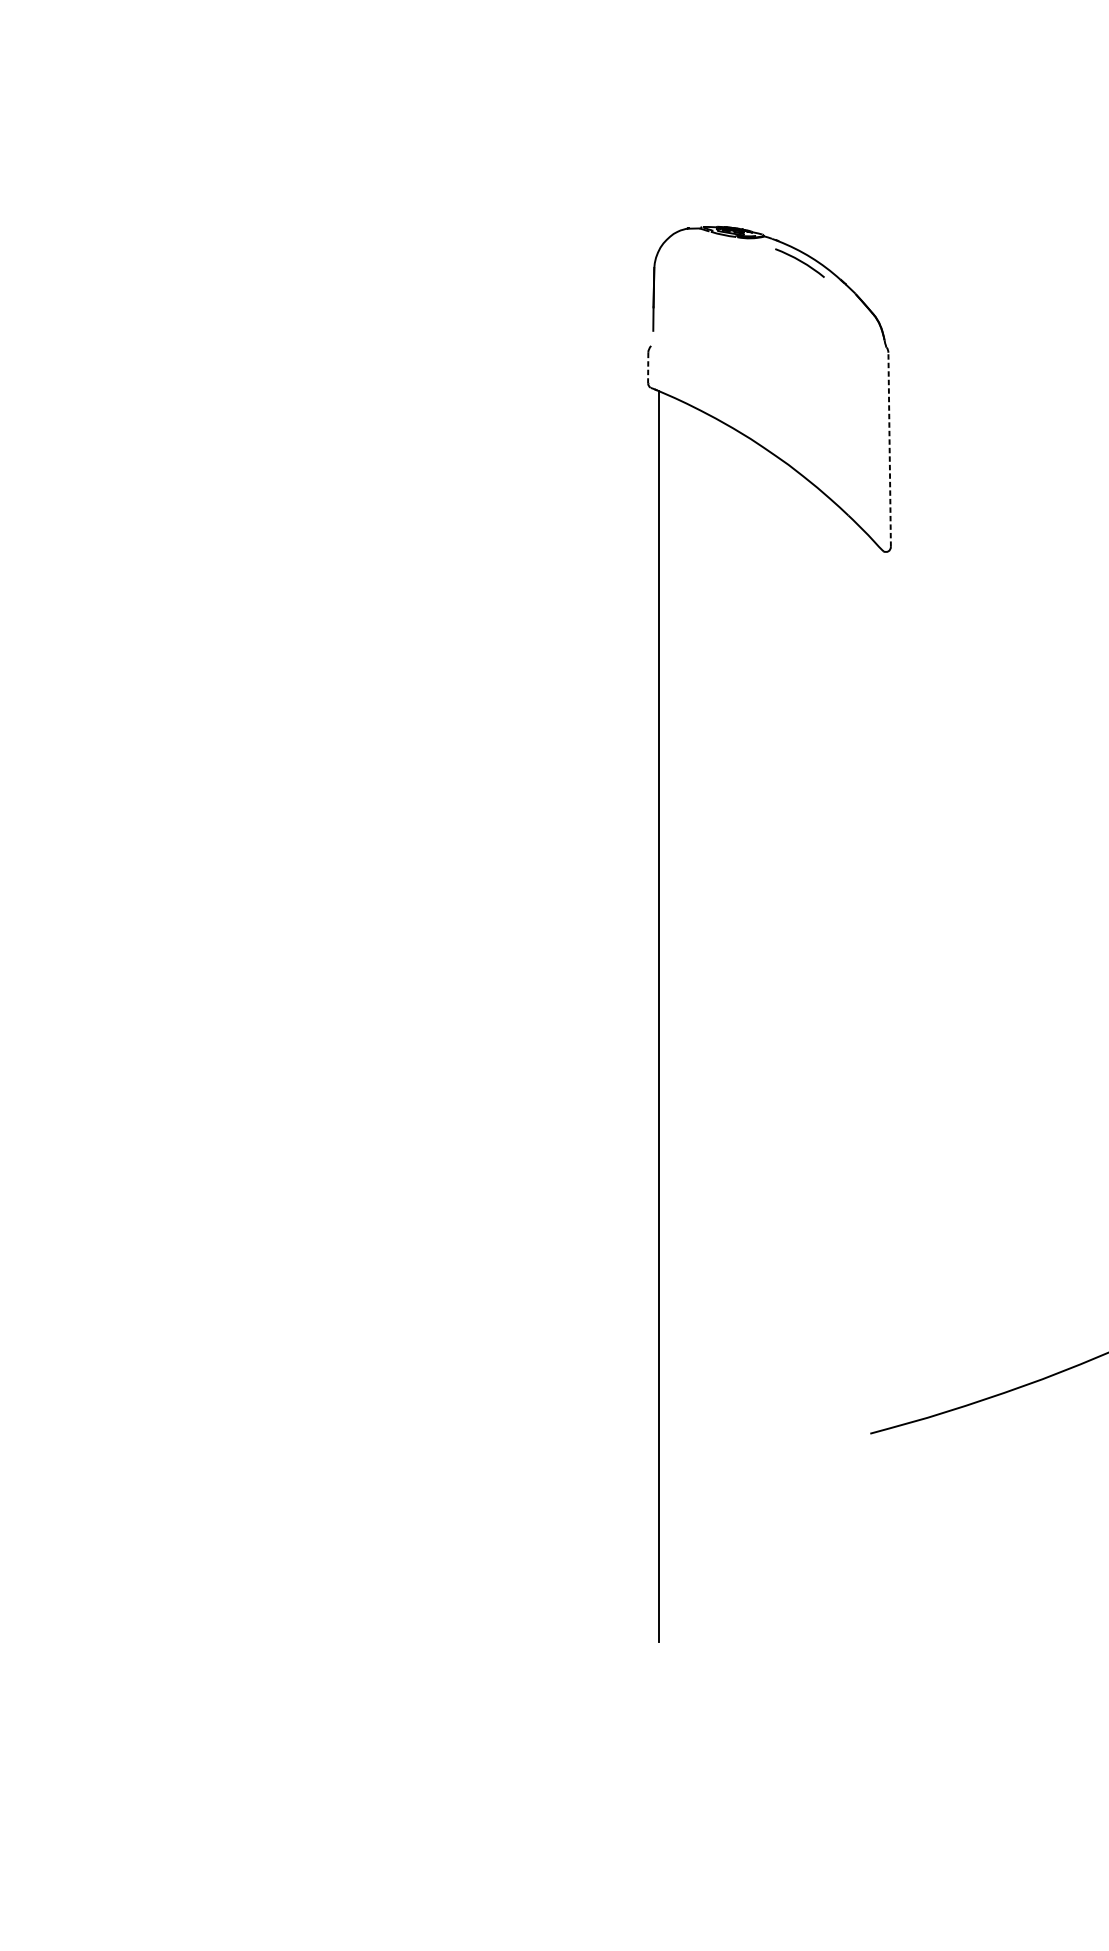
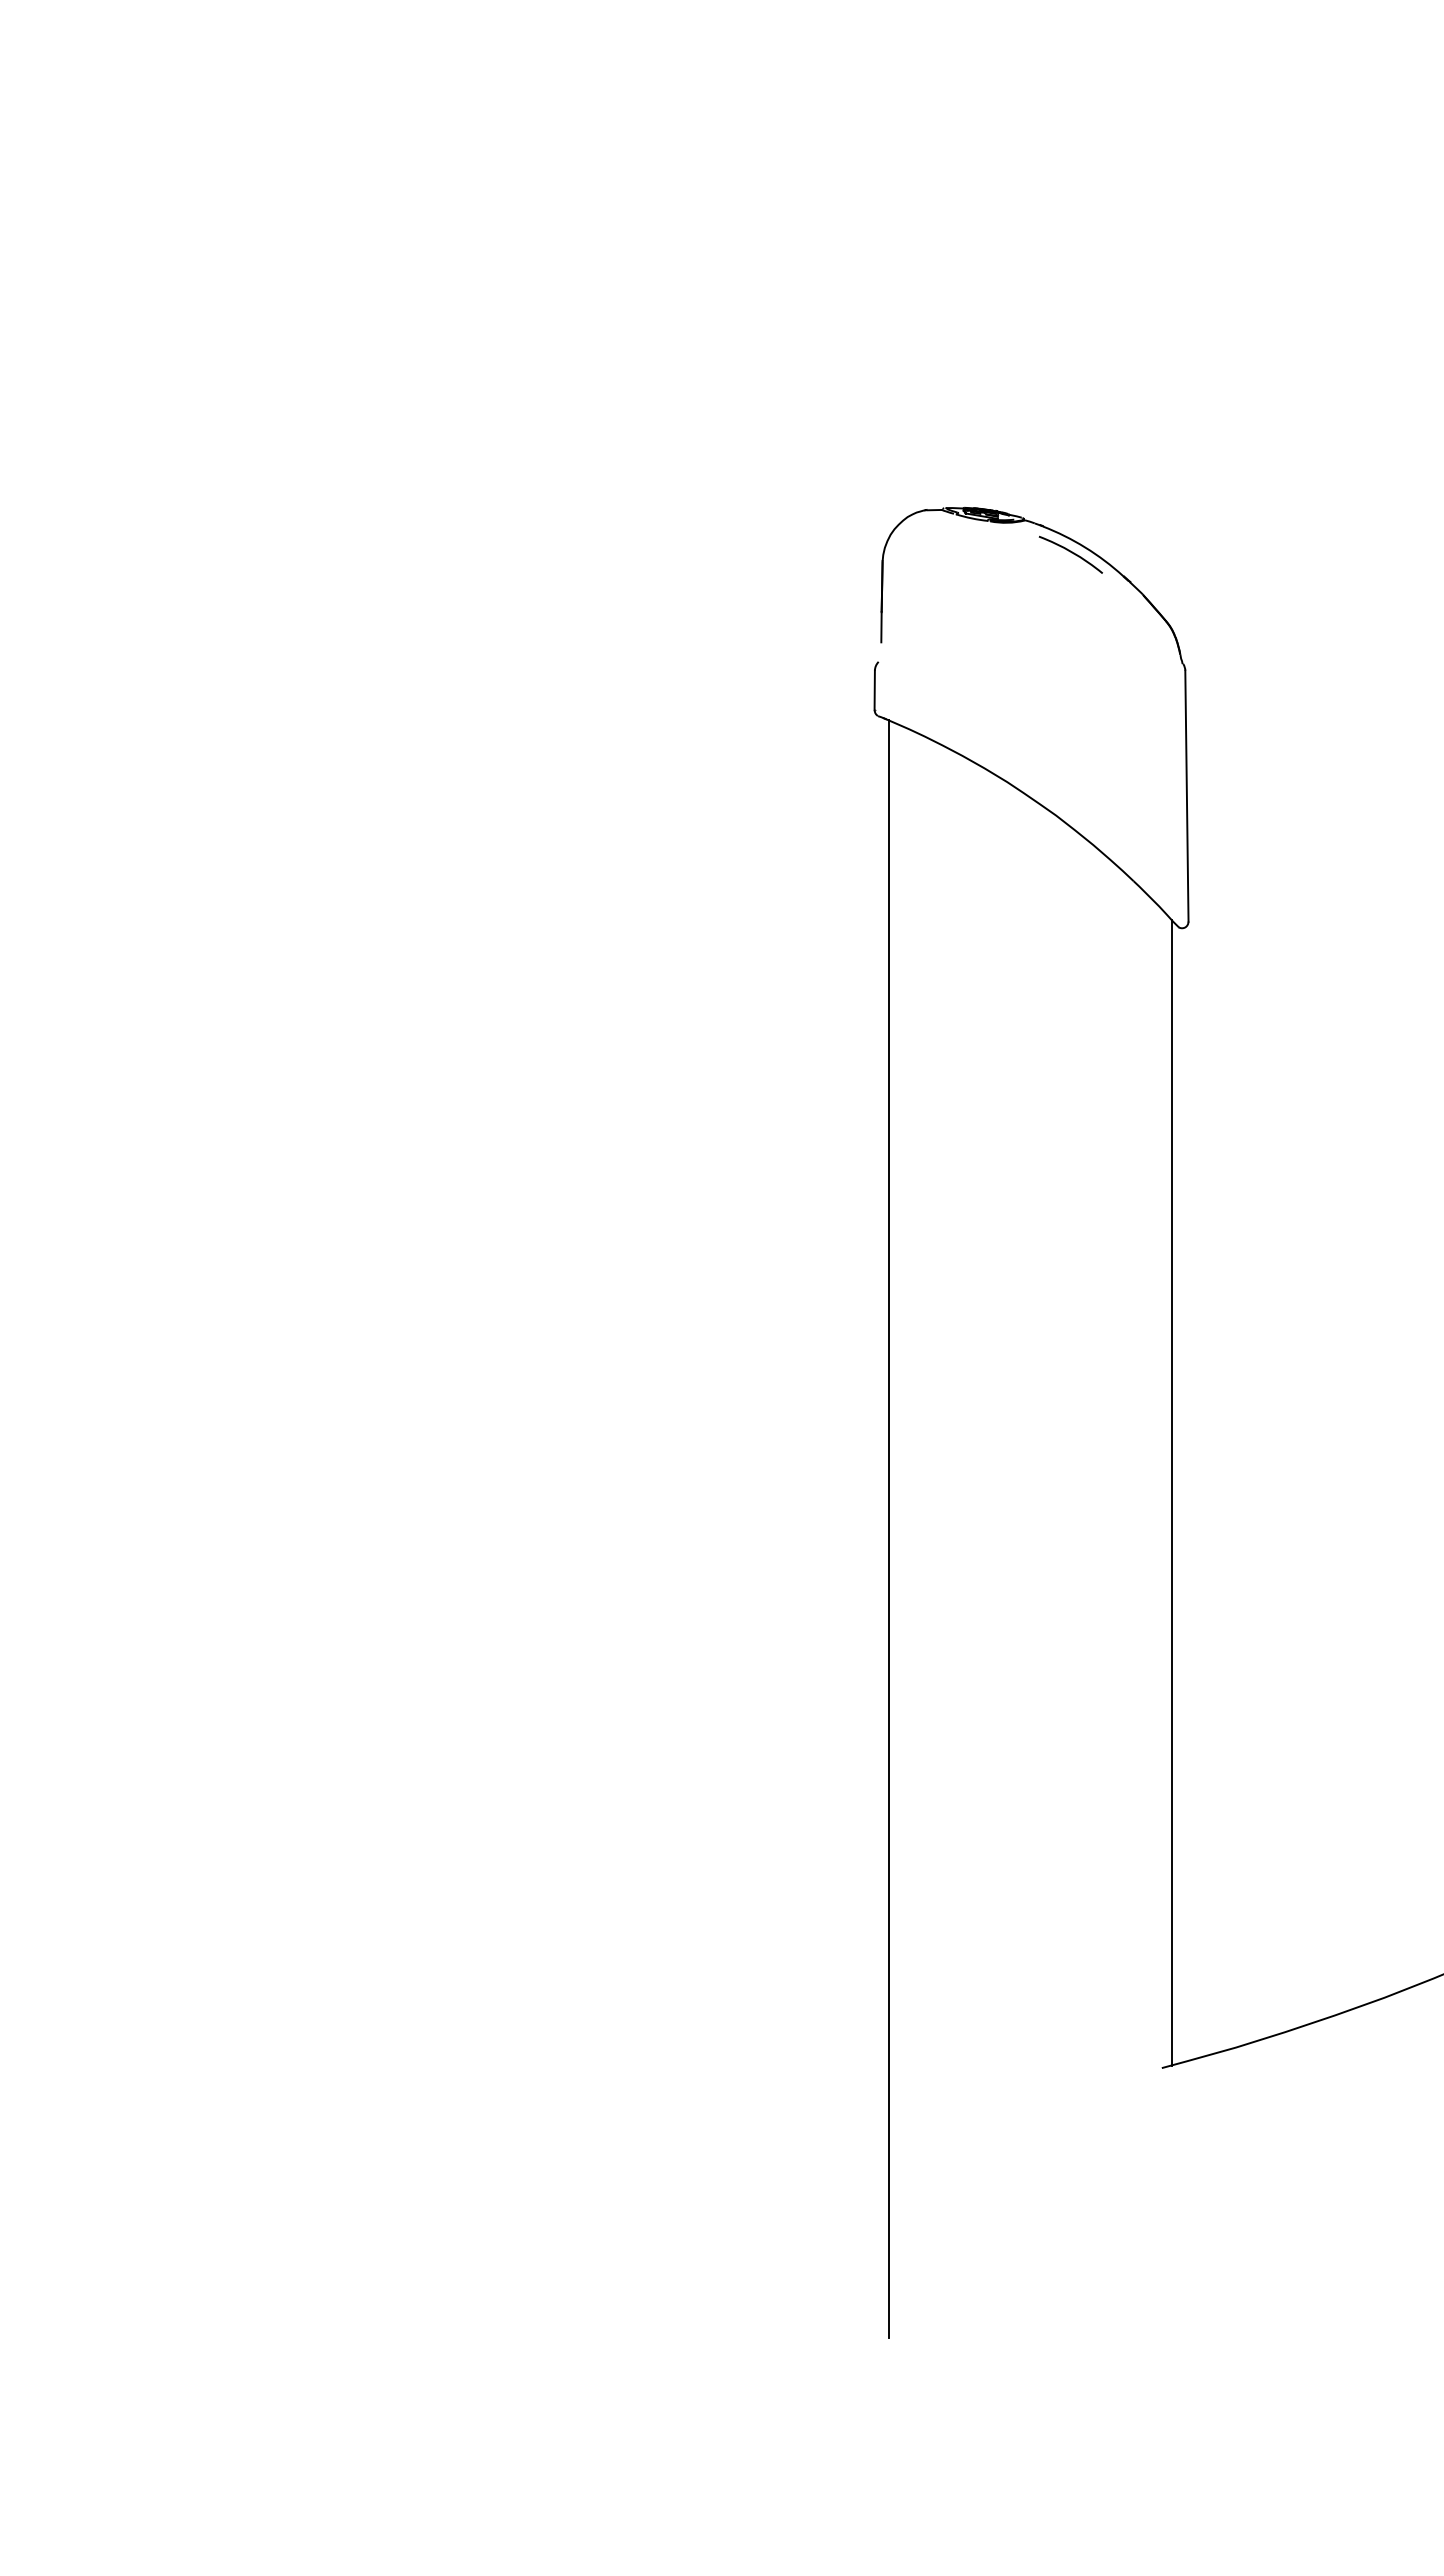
line: (648, 368) -> (874, 690), dashed -> solid
line: (889, 449) -> (1186, 795), dashed -> solid
line: (877, 988) -> (1171, 1492), added

